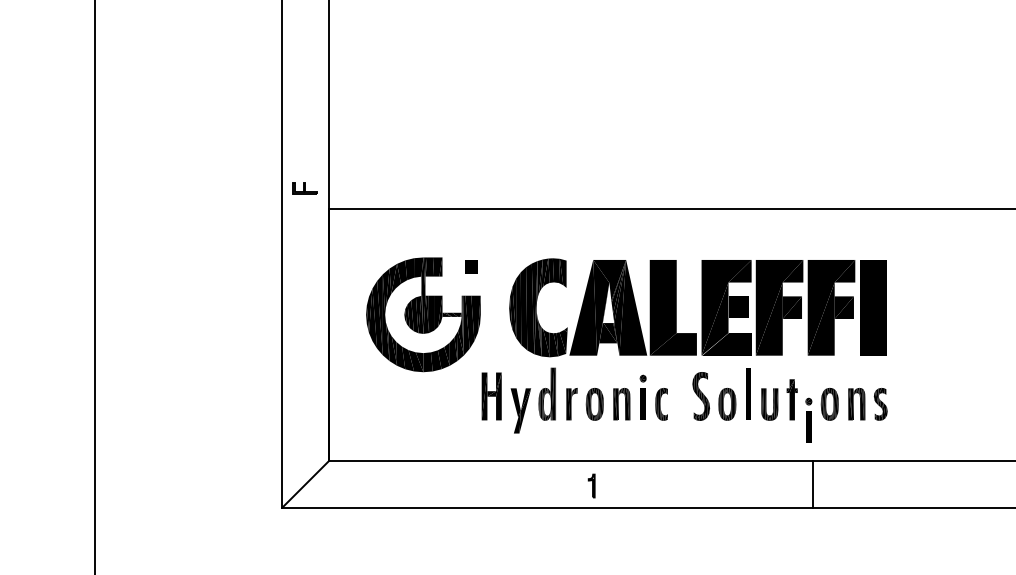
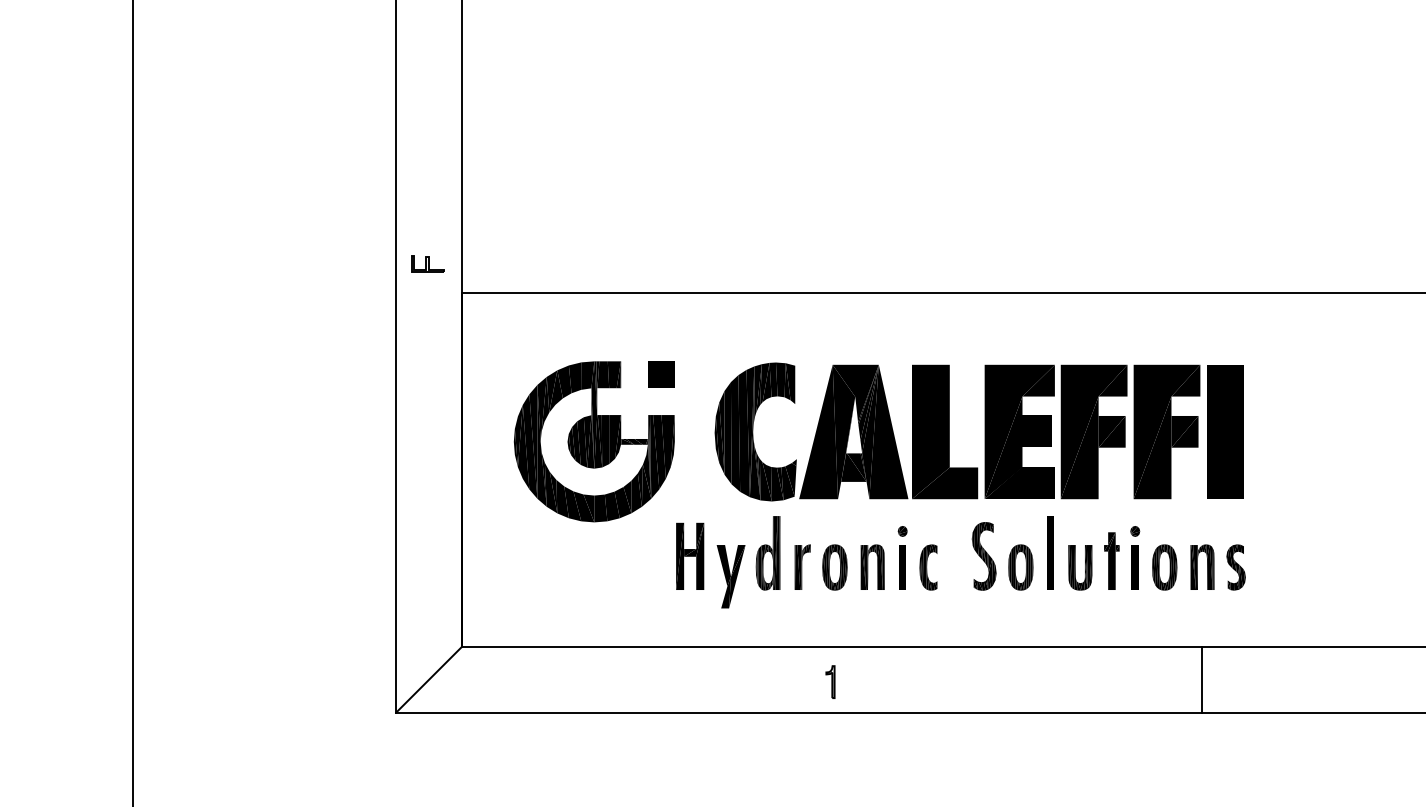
part: (471, 266) -> (661, 374), size x1.43
part: (808, 419) -> (1134, 556), moved
line: (812, 483) -> (1202, 678), moved

